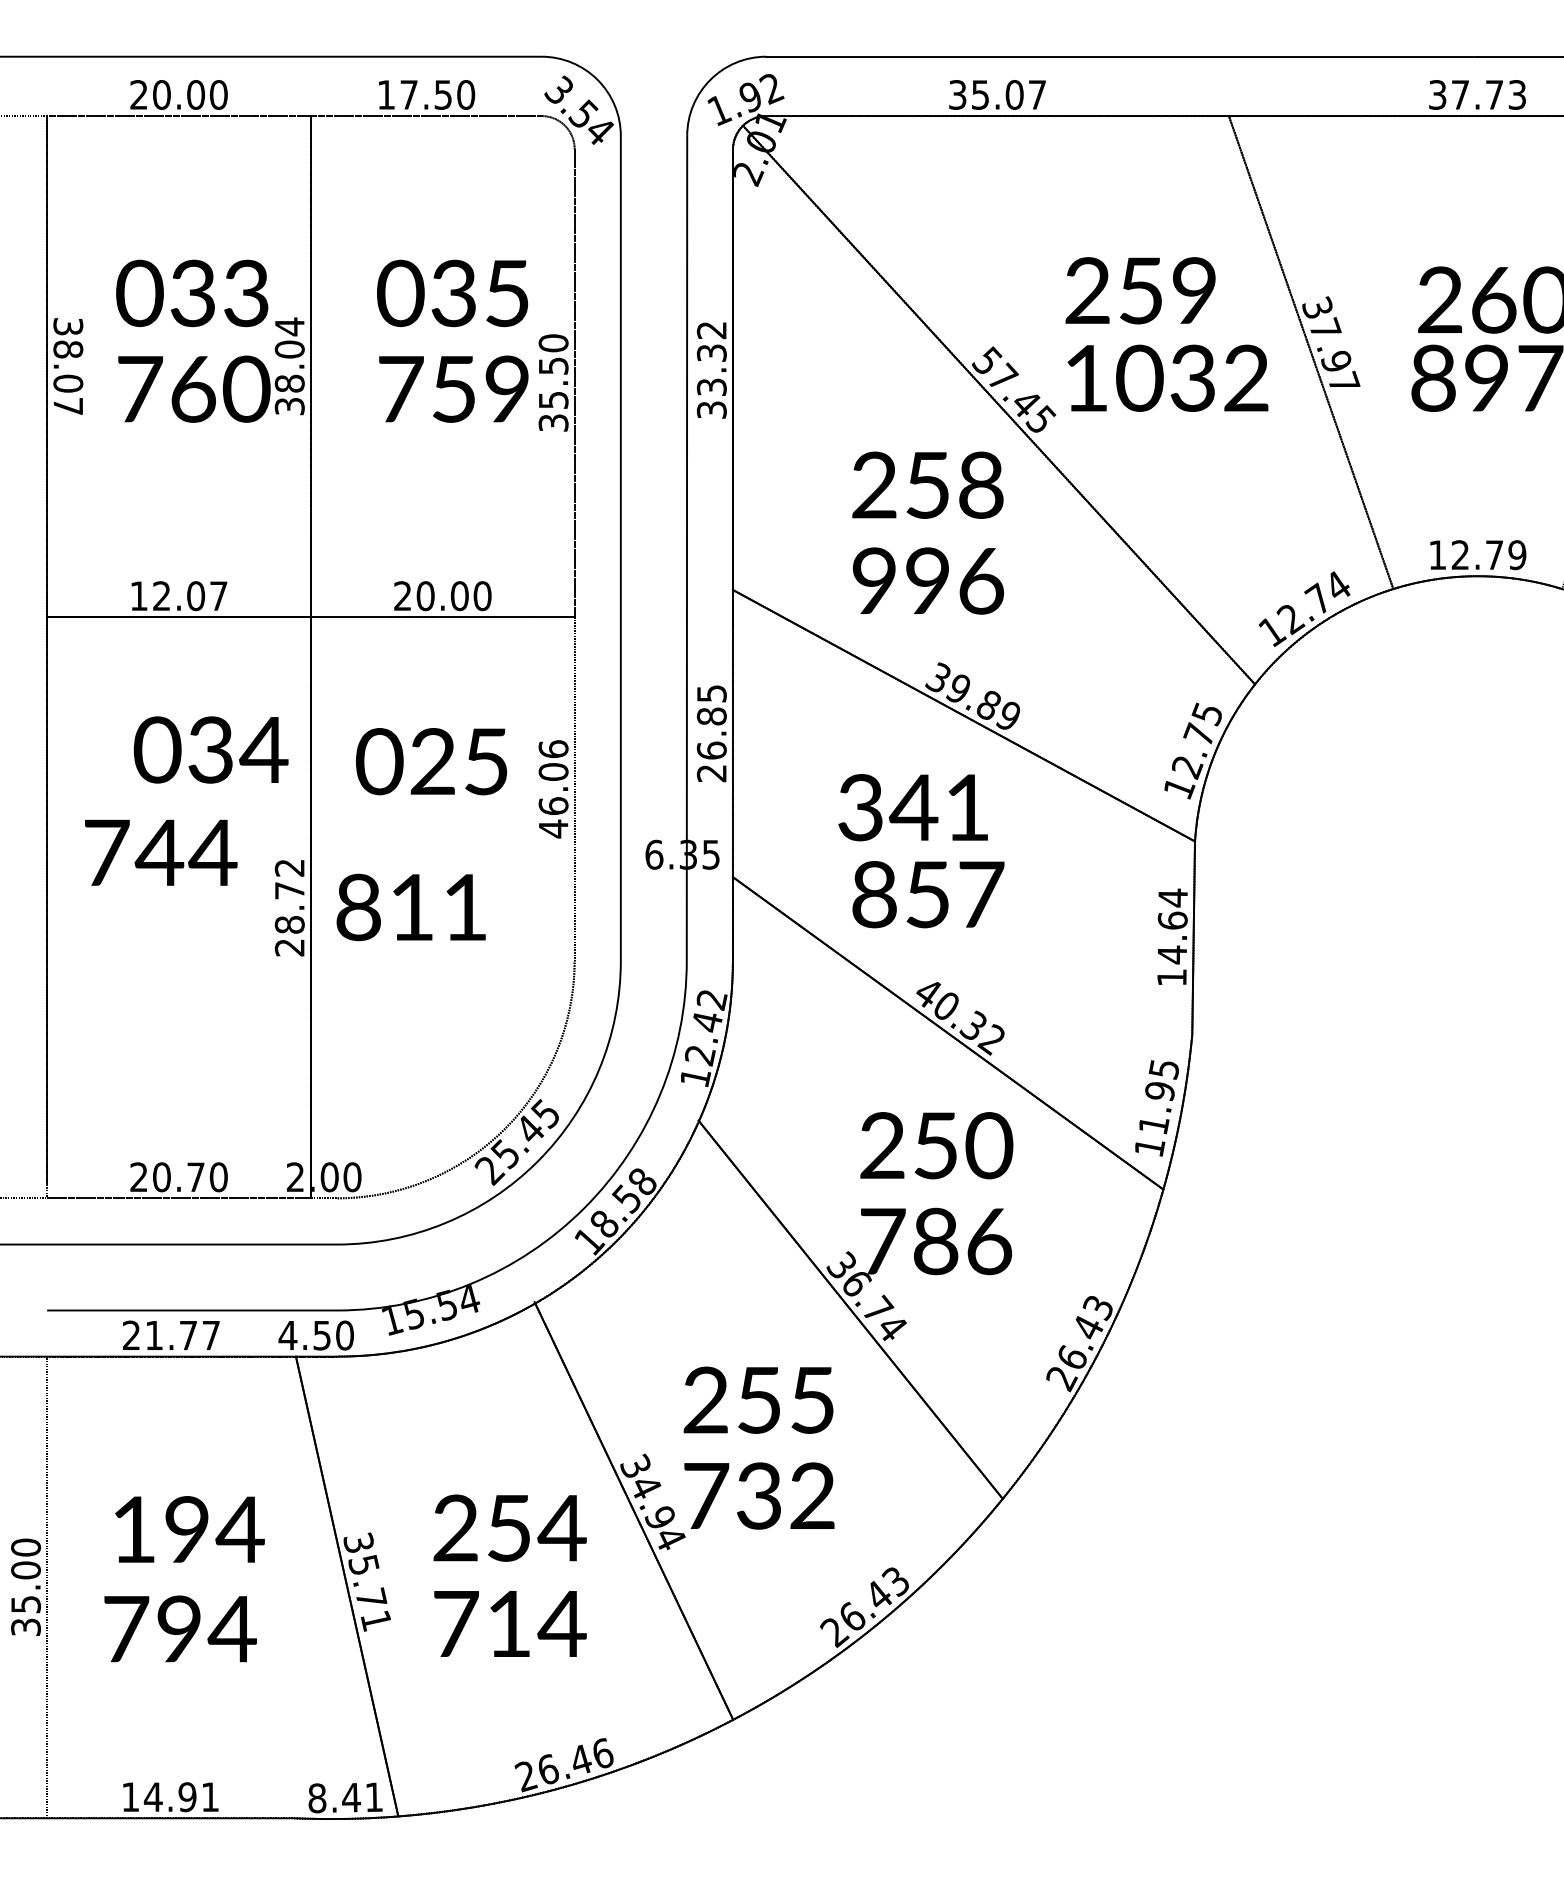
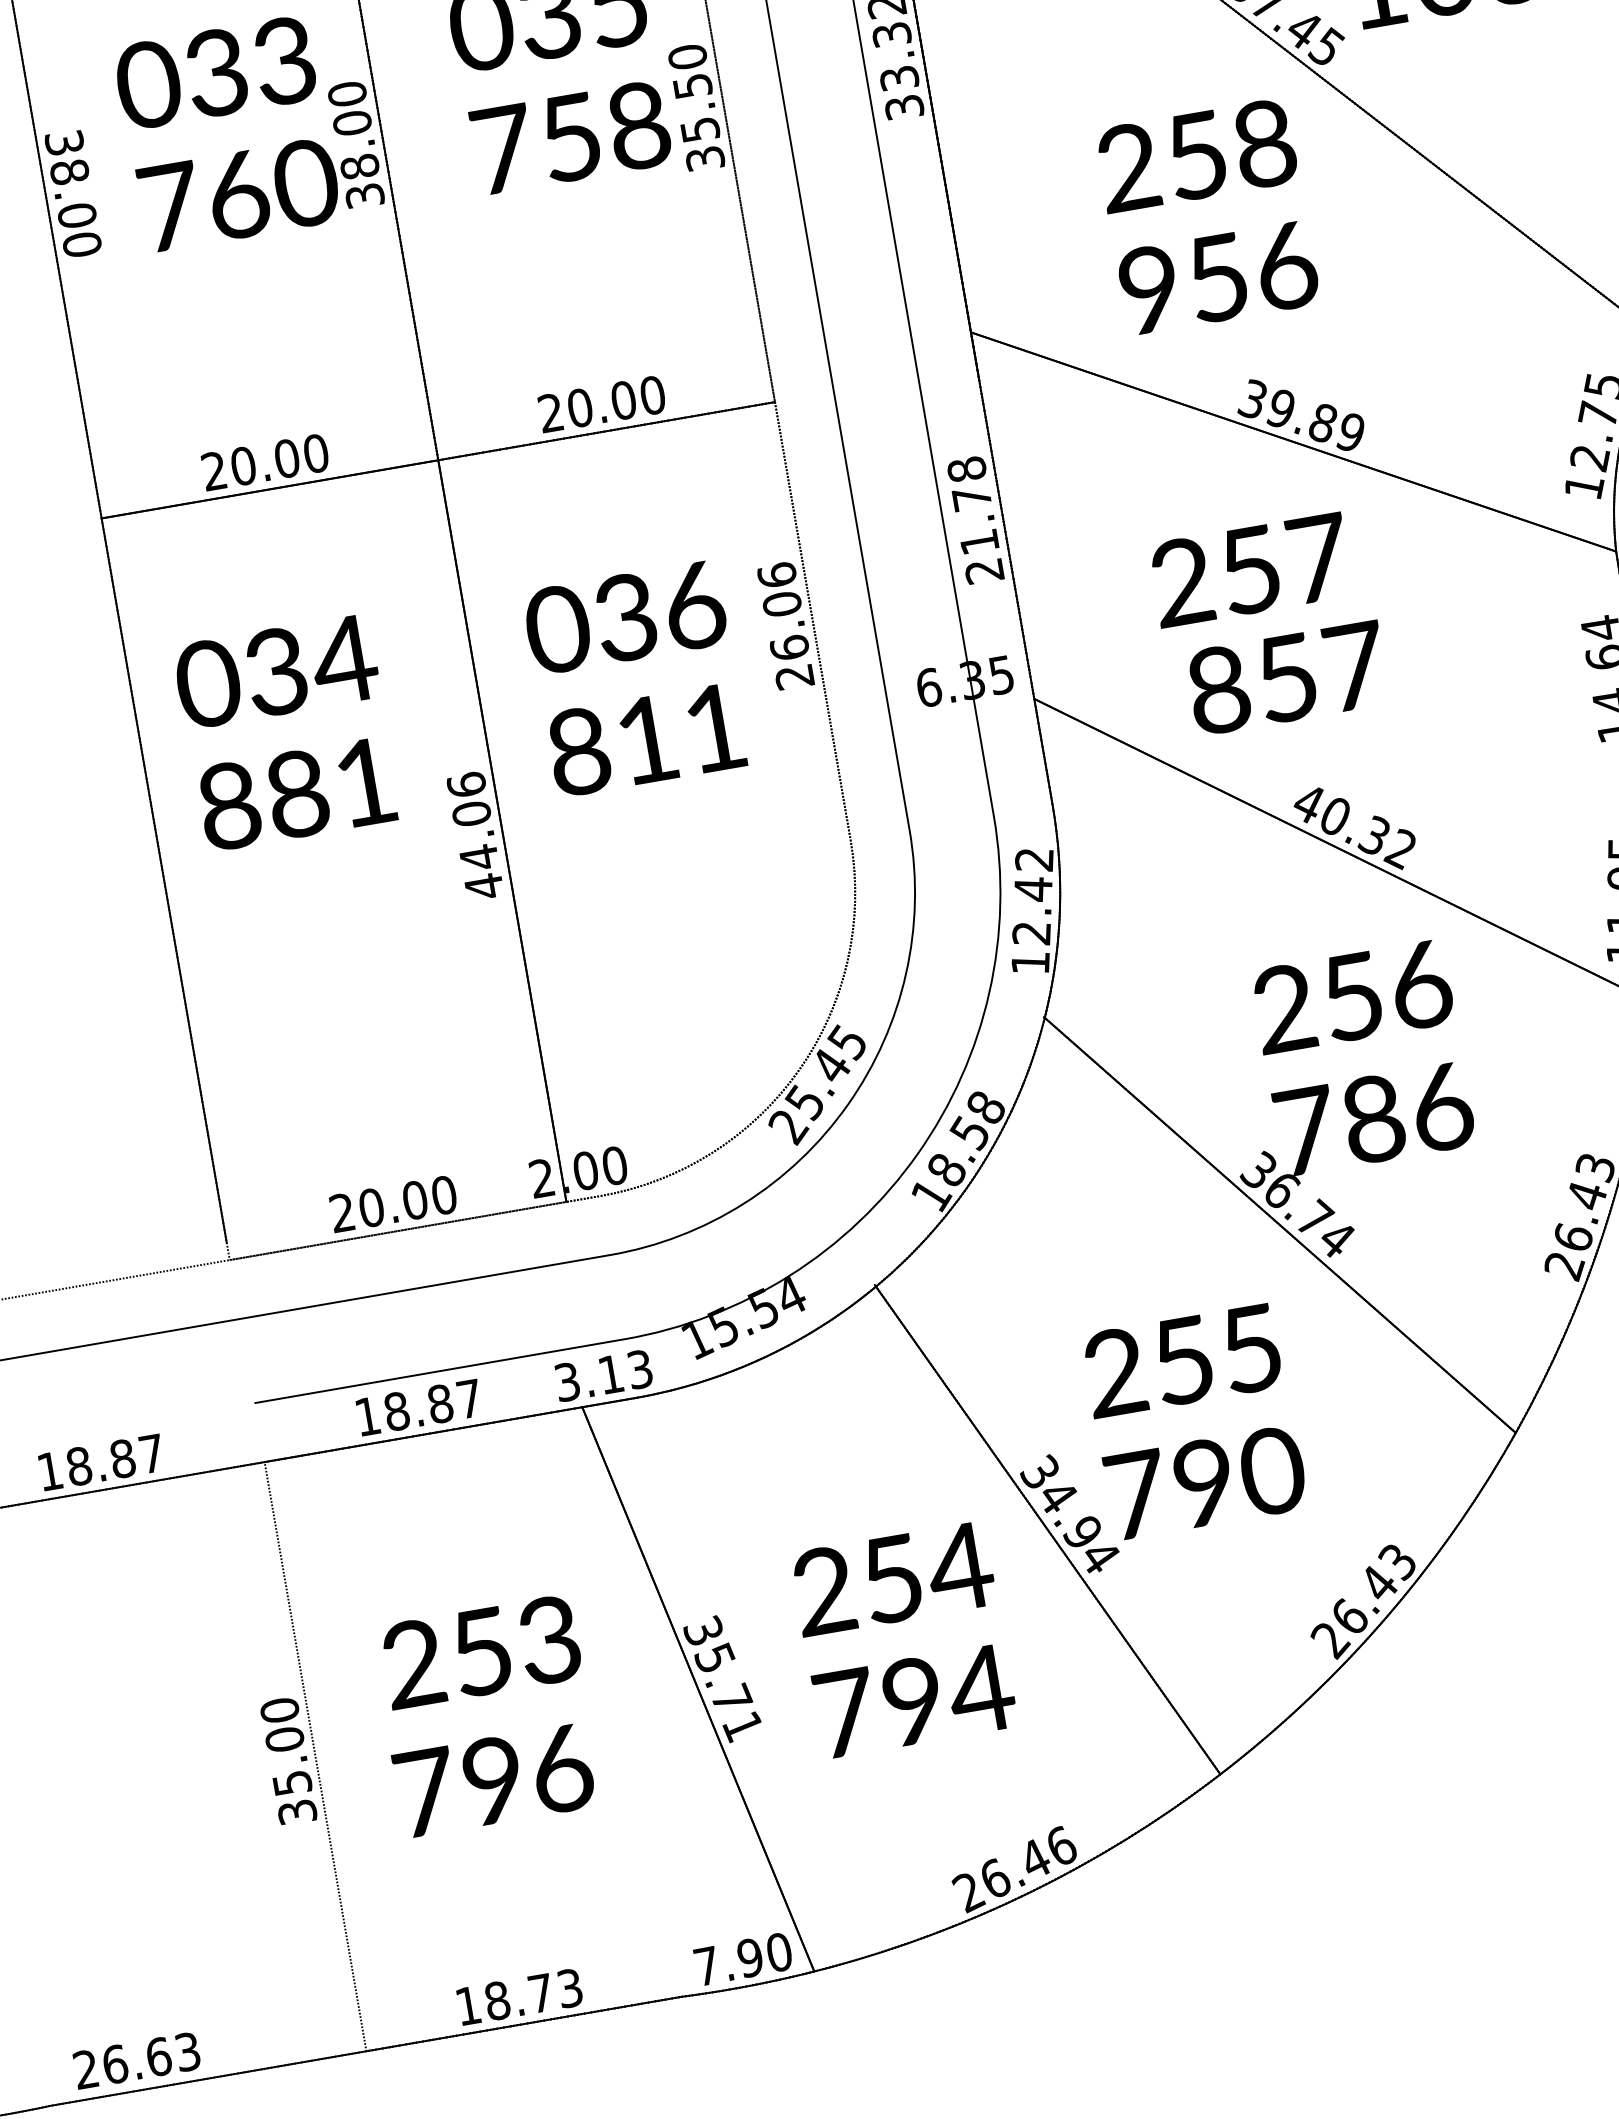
text: (289, 326) -> (346, 93), 38.04 -> 38.00
text: (507, 389) -> (639, 126), 759 -> 758
text: (68, 406) -> (82, 244), 38.07 -> 38.00
text: (927, 580) -> (1217, 277), 996 -> 956
text: (178, 596) -> (264, 462), 12.07 -> 20.00
text: (711, 721) -> (972, 504), 26.85 -> 21.78
text: (210, 749) -> (275, 671), moved
text: (459, 761) -> (659, 611), 025 -> 036
text: (914, 807) -> (1250, 569), 341 -> 257
text: (553, 828) -> (794, 676), 46.06 -> 26.06
text: (160, 852) -> (298, 793), 744 -> 881
text: (289, 907) -> (475, 835), 28.72 -> 44.06
text: (410, 907) -> (645, 740), moved
text: (989, 1145) -> (1420, 984), 250 -> 256
text: (196, 1177) -> (415, 1200), 20.70 -> 20.00
text: (159, 1335) -> (403, 1410), 21.77 -> 18.87
text: (315, 1335) -> (602, 1375), 4.50 -> 3.13
text: (786, 1495) -> (1238, 1476), 732 -> 790
text: (187, 1529) -> (481, 1651), 194 -> 253
text: (508, 1623) -> (912, 1700), 714 -> 794
text: (231, 1629) -> (560, 1769), 794 -> 796
text: (180, 1797) -> (532, 1995), 14.91 -> 18.73
text: (345, 1797) -> (742, 1958), 8.41 -> 7.90

